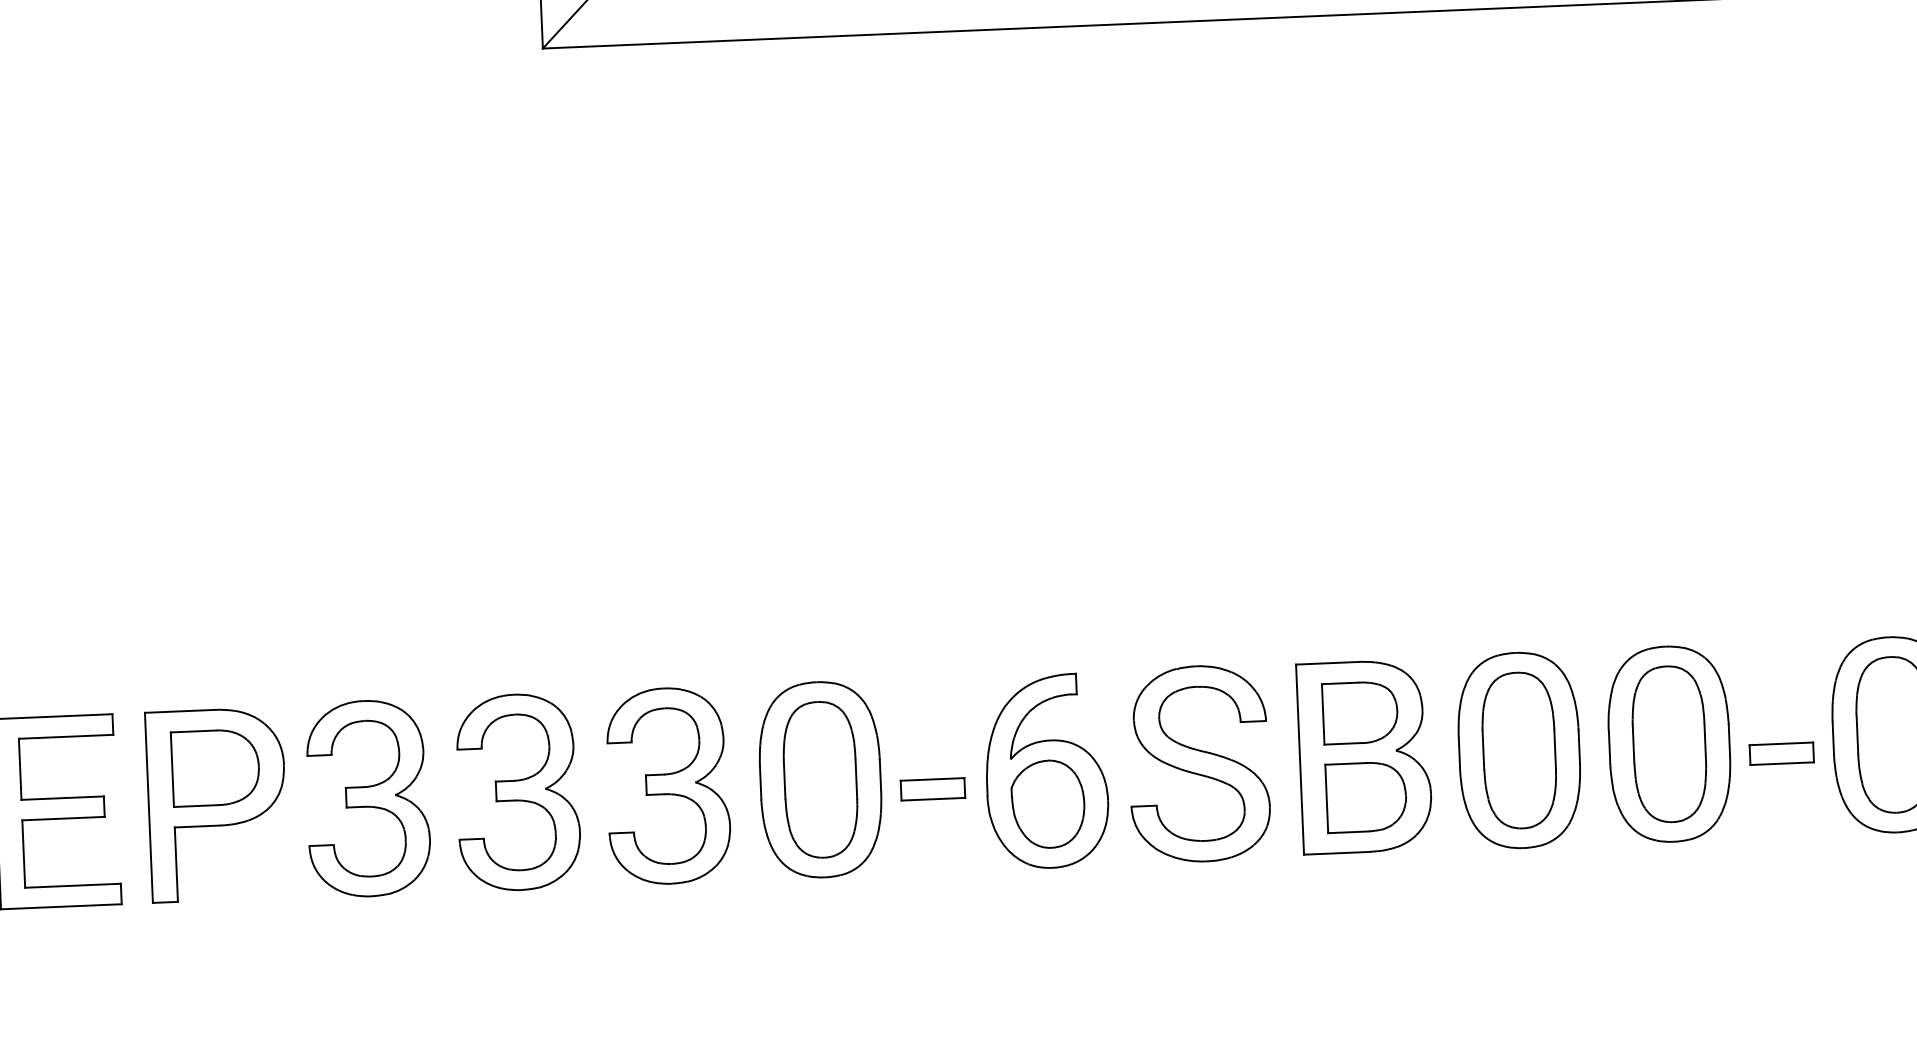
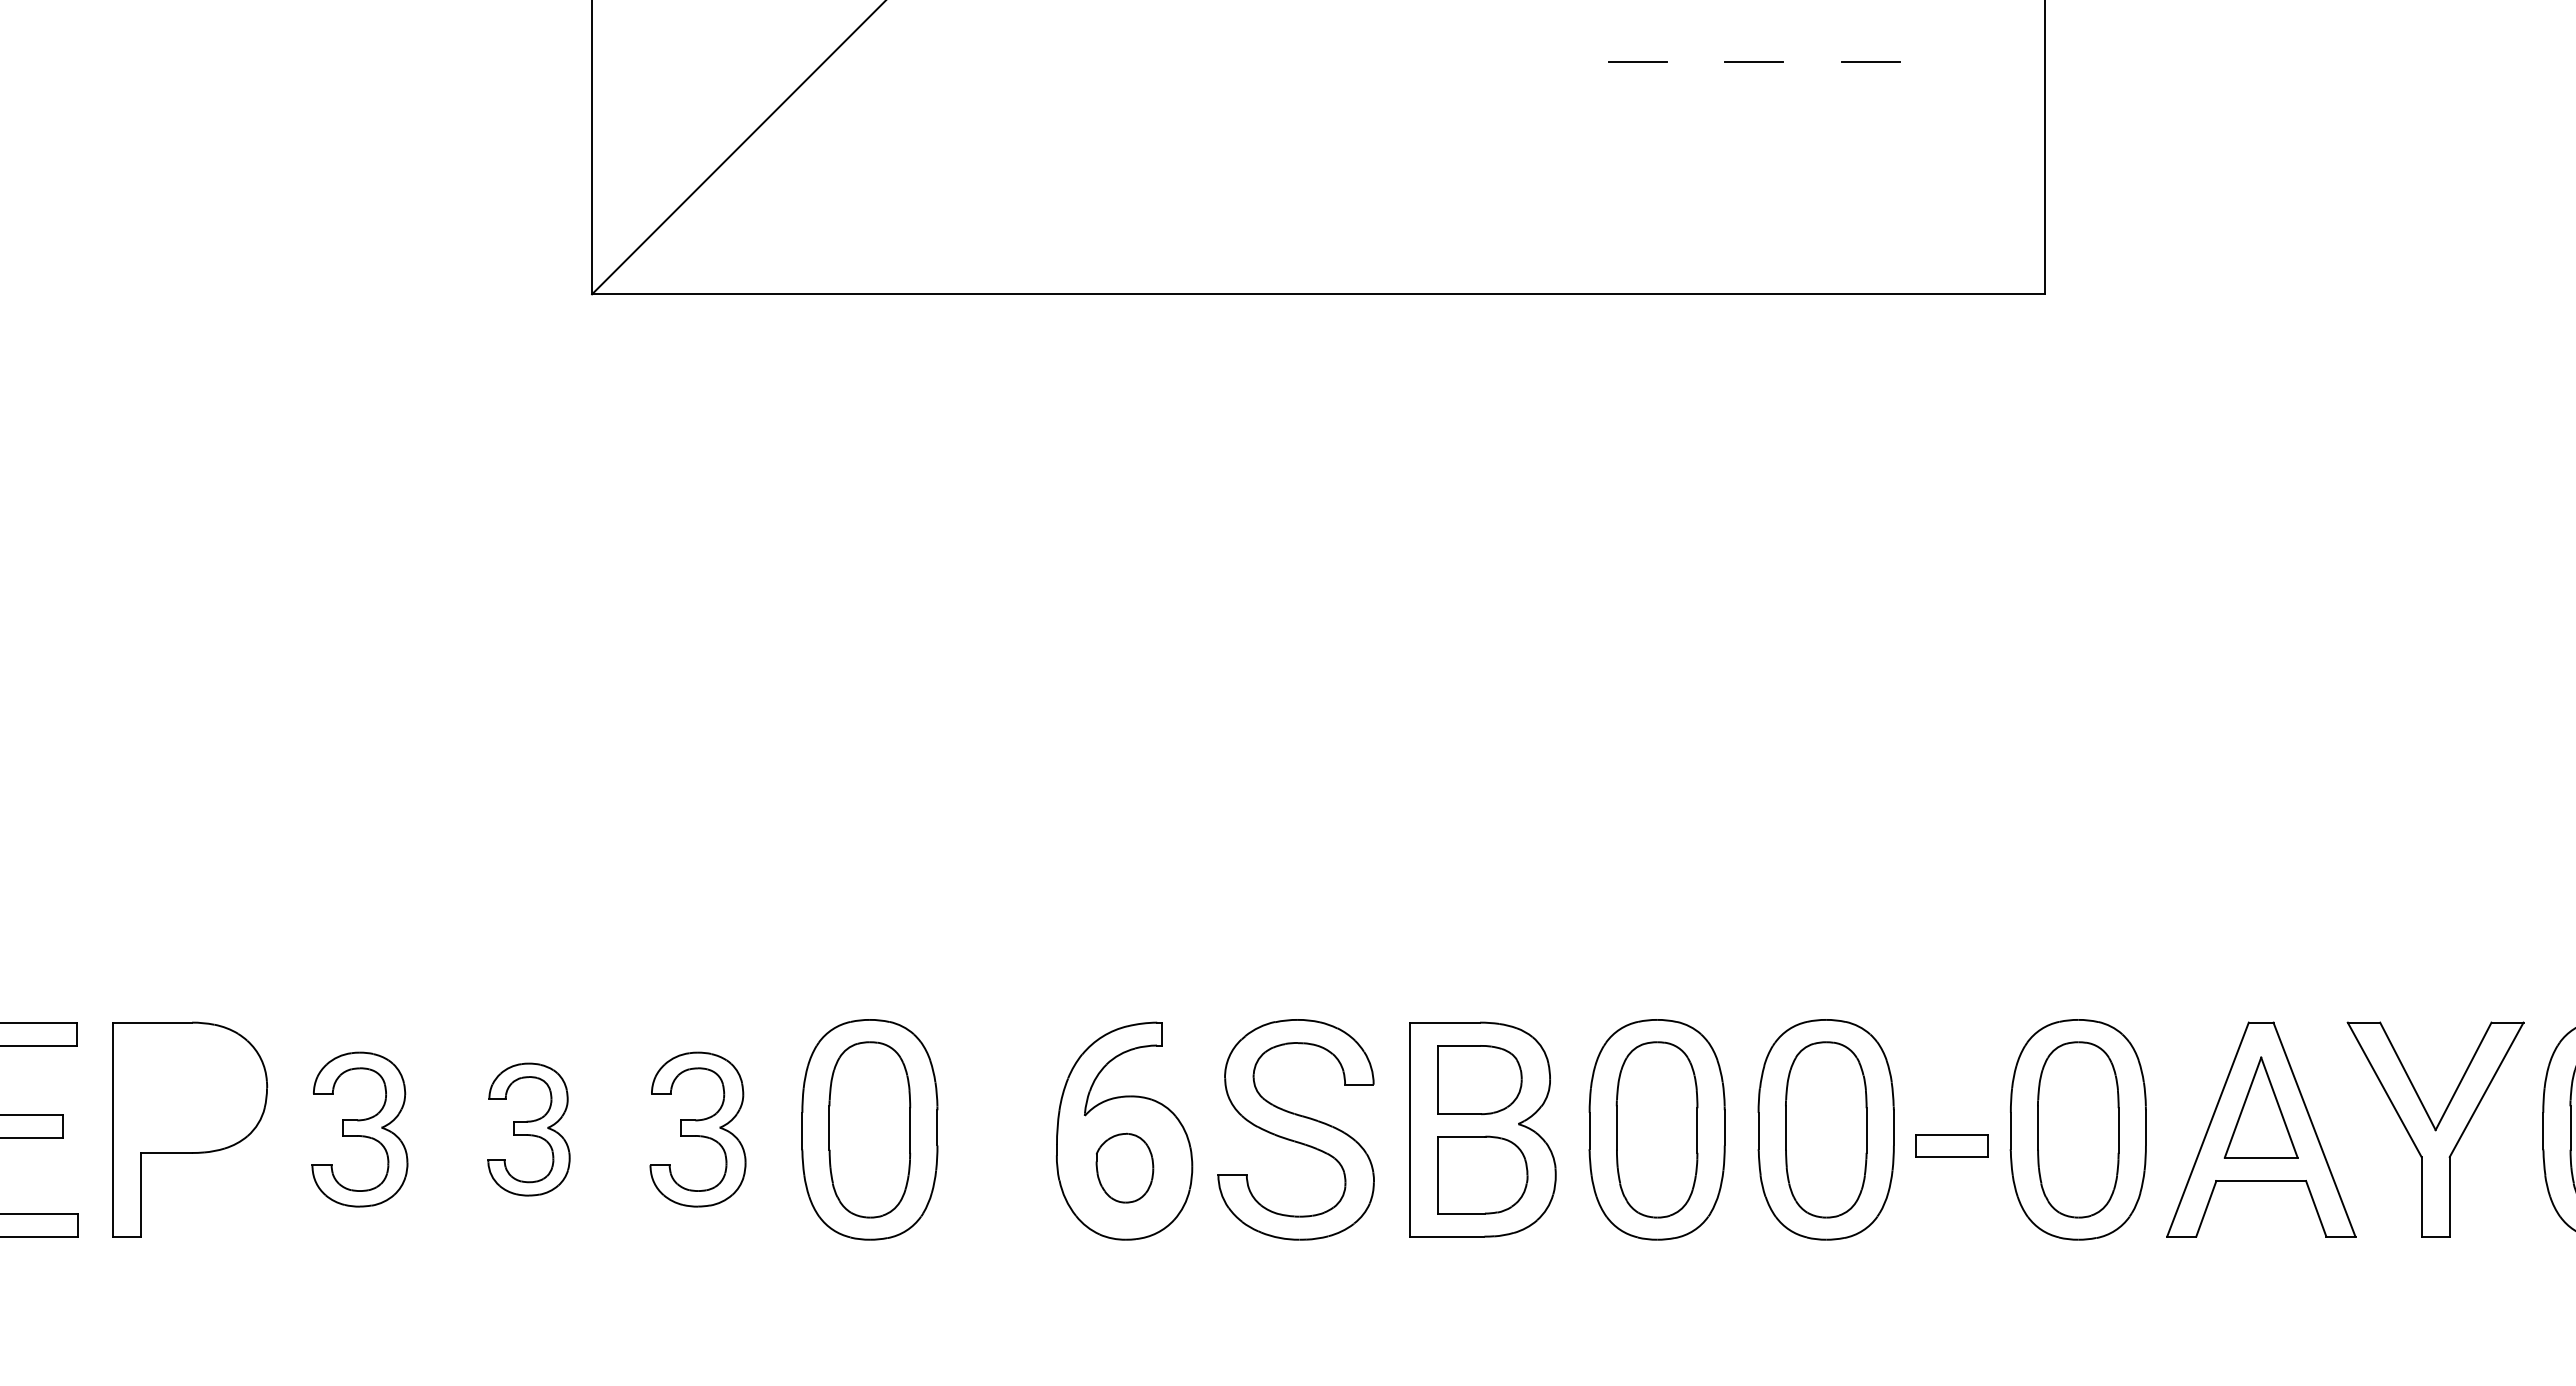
part: (215, 767) -> (189, 1087), removed
part: (667, 785) -> (697, 1129), size x0.7
part: (932, 789) -> (995, 1145), removed
part: (517, 792) -> (528, 1129), size x0.6
part: (367, 798) -> (359, 1129), size x0.7
part: (1047, 804) -> (1124, 1168), size x0.7

